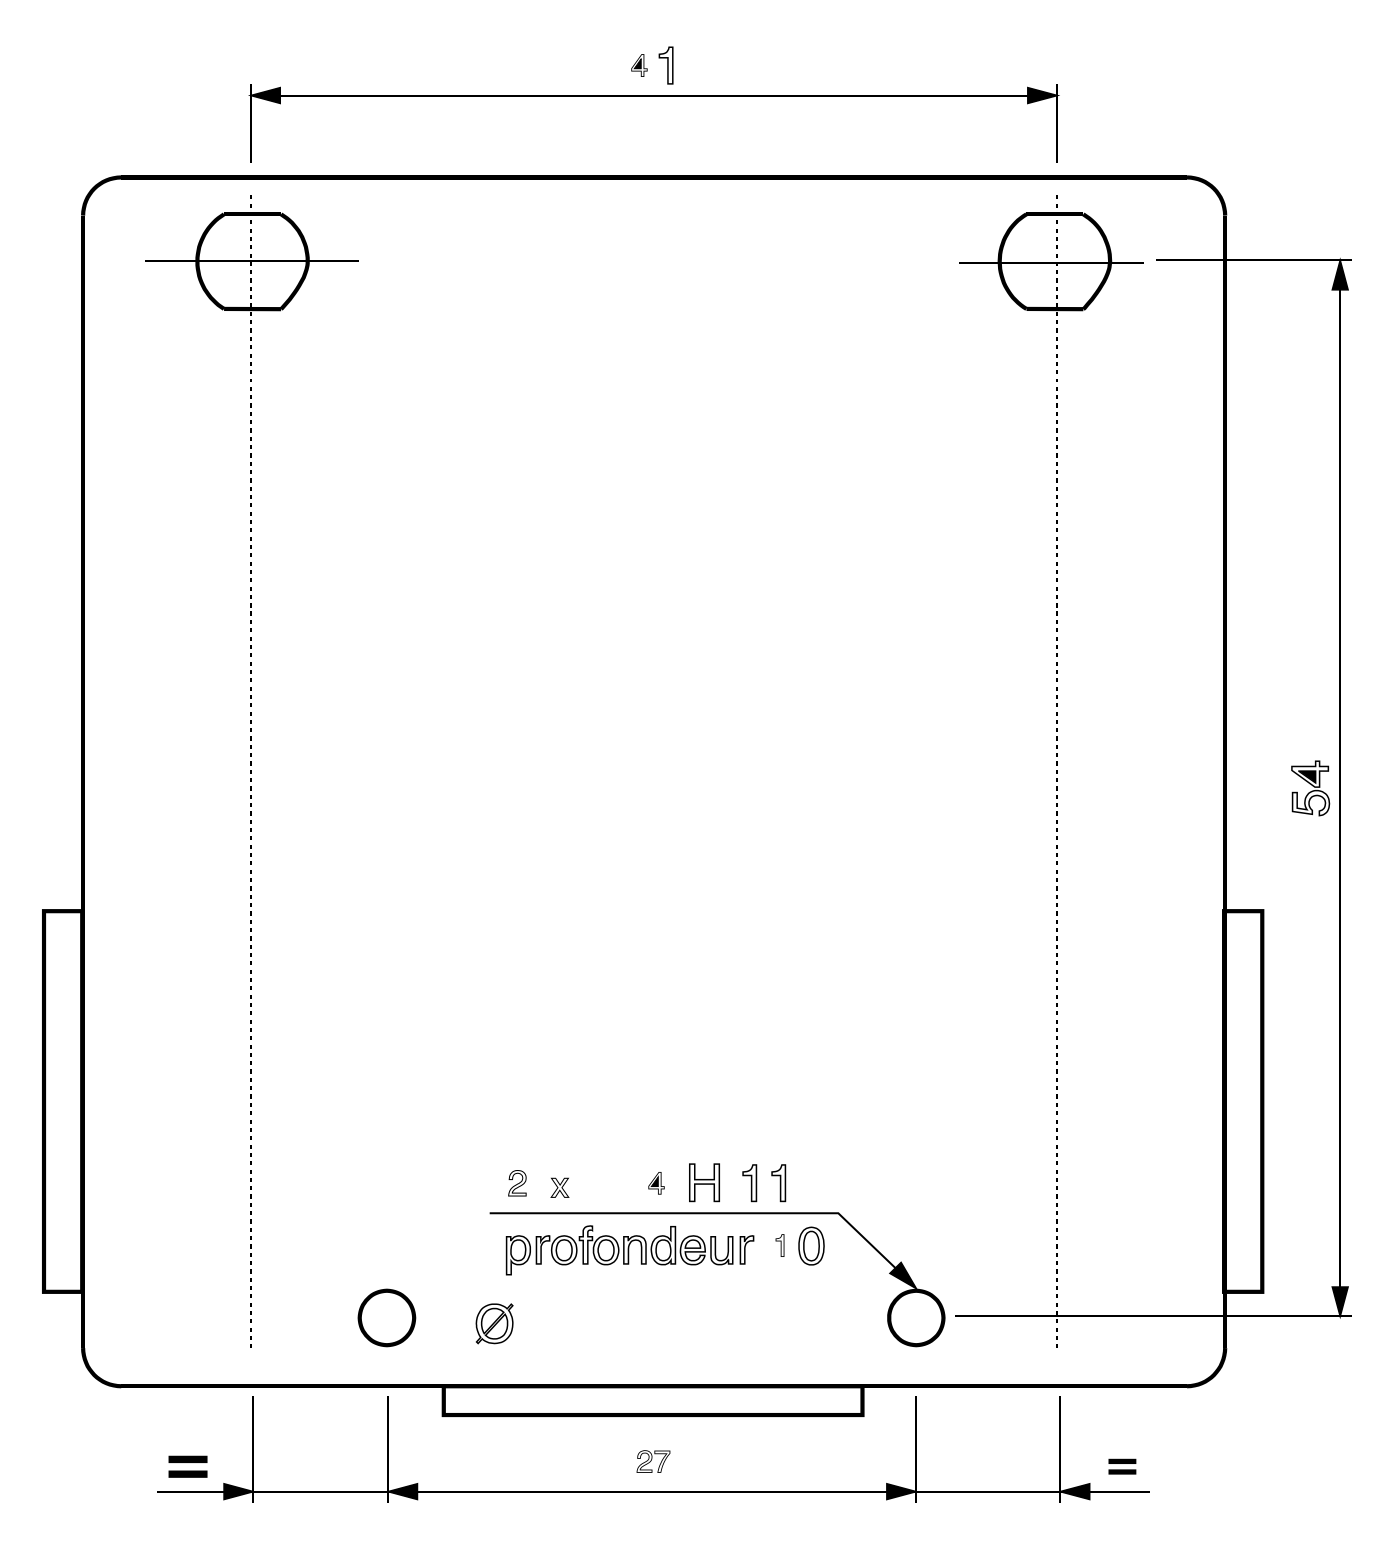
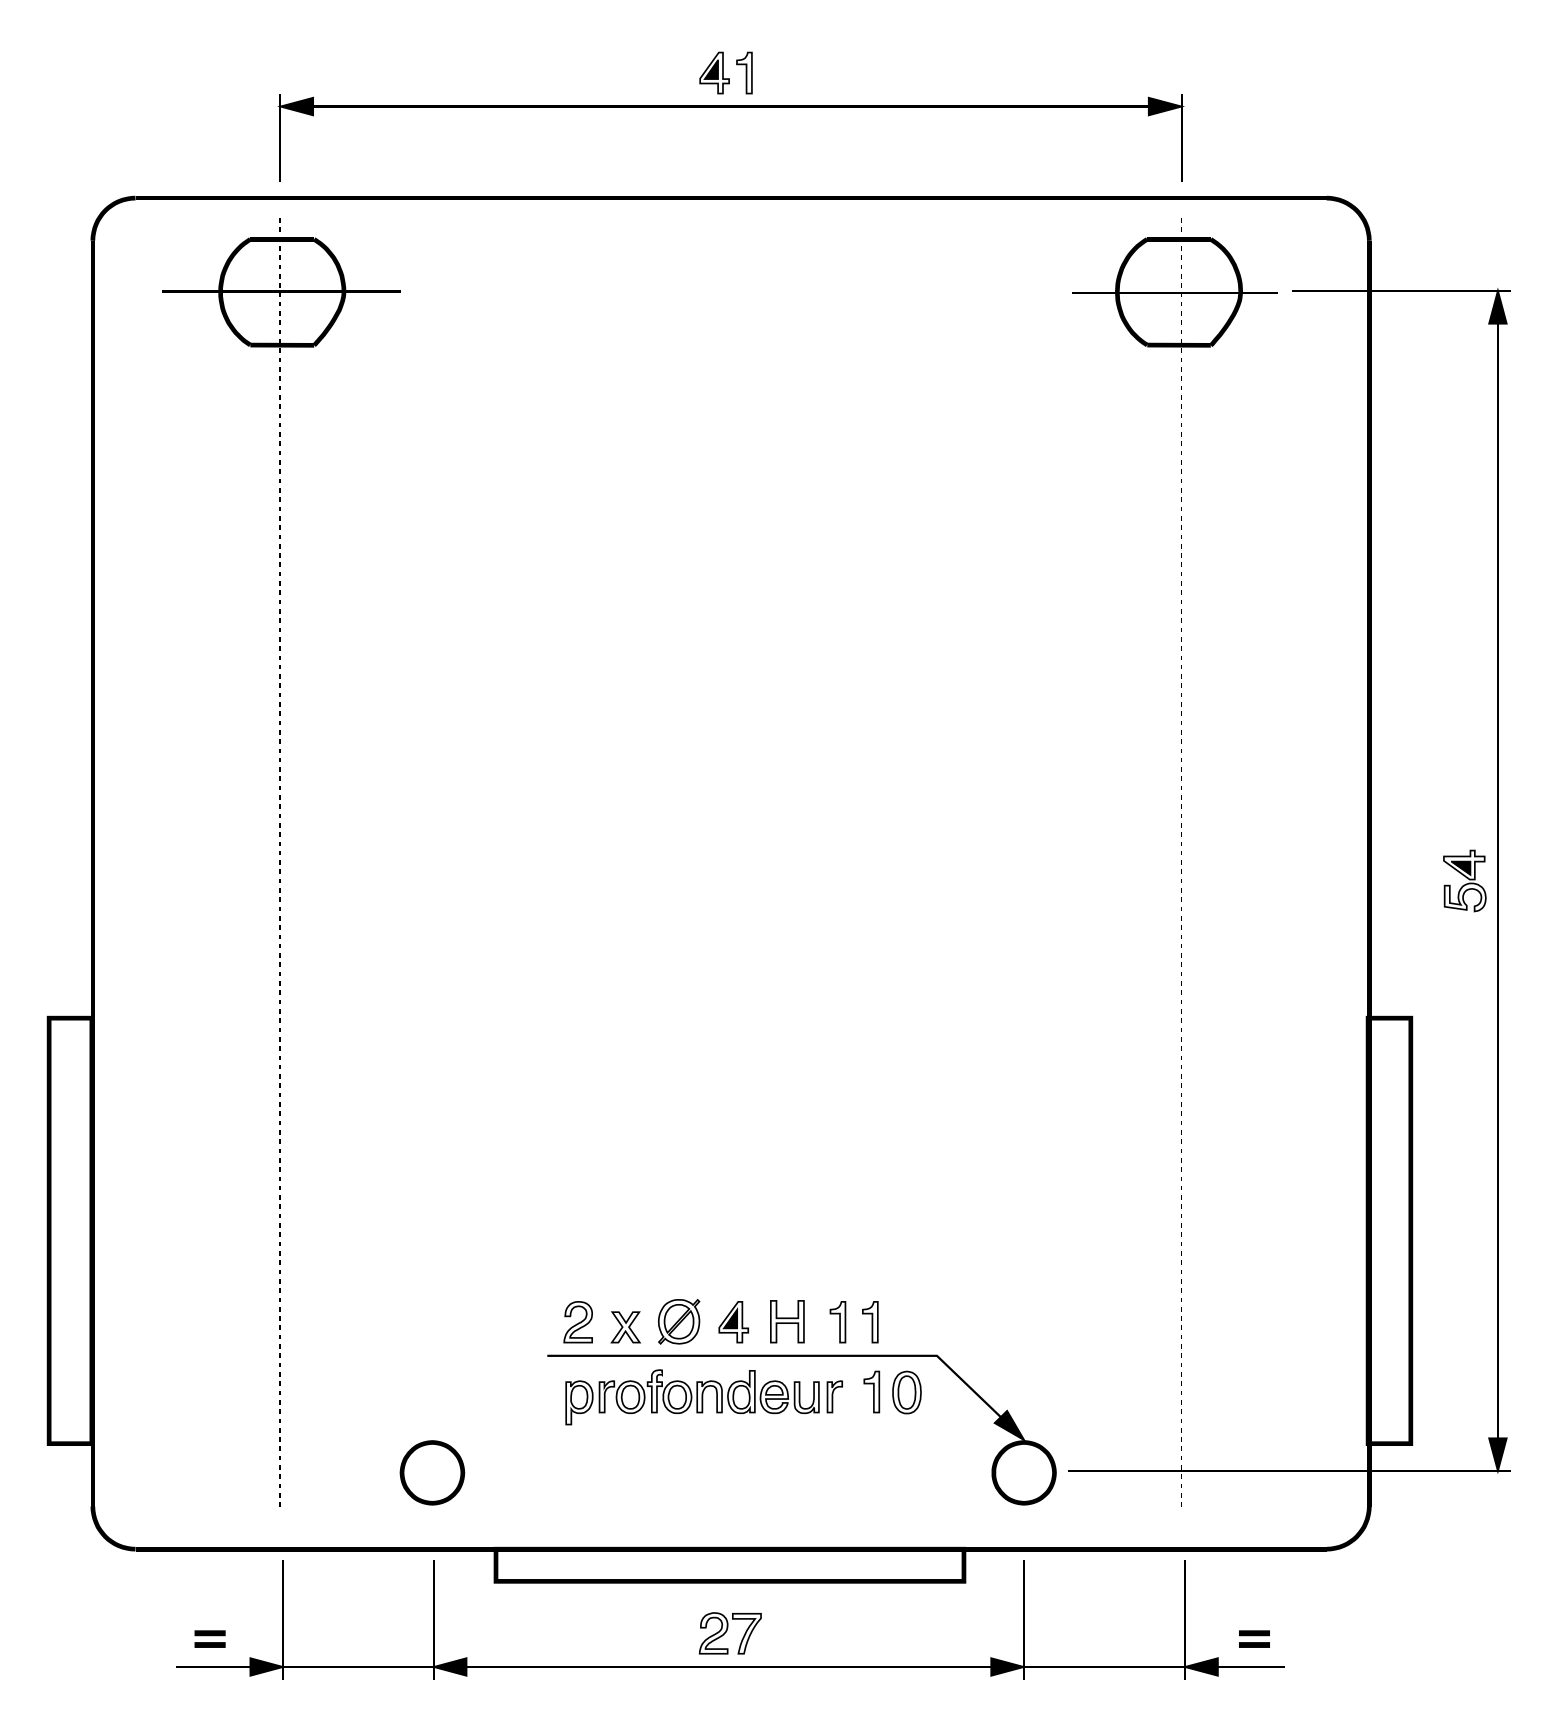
part: (639, 65) -> (714, 72), size x1.67
part: (517, 1183) -> (578, 1322), size x1.43
part: (656, 1183) -> (733, 1322), size x1.67
part: (559, 1187) -> (625, 1327), size x1.43
part: (779, 1245) -> (871, 1391), size x1.67
part: (494, 1323) -> (678, 1321), moved
part: (653, 1461) -> (730, 1633), size x1.67
part: (187, 1466) -> (209, 1638), size x0.71

